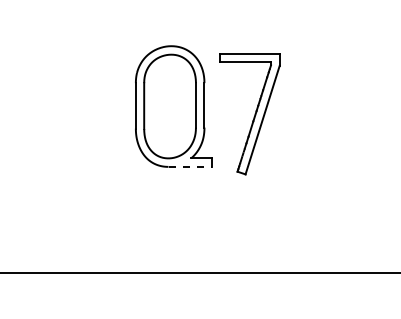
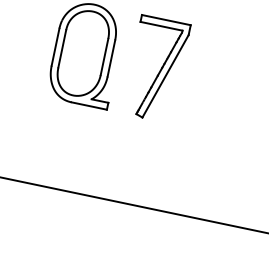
part: (249, 114) -> (155, 69), moved
line: (190, 166) -> (89, 105), dashed -> solid

